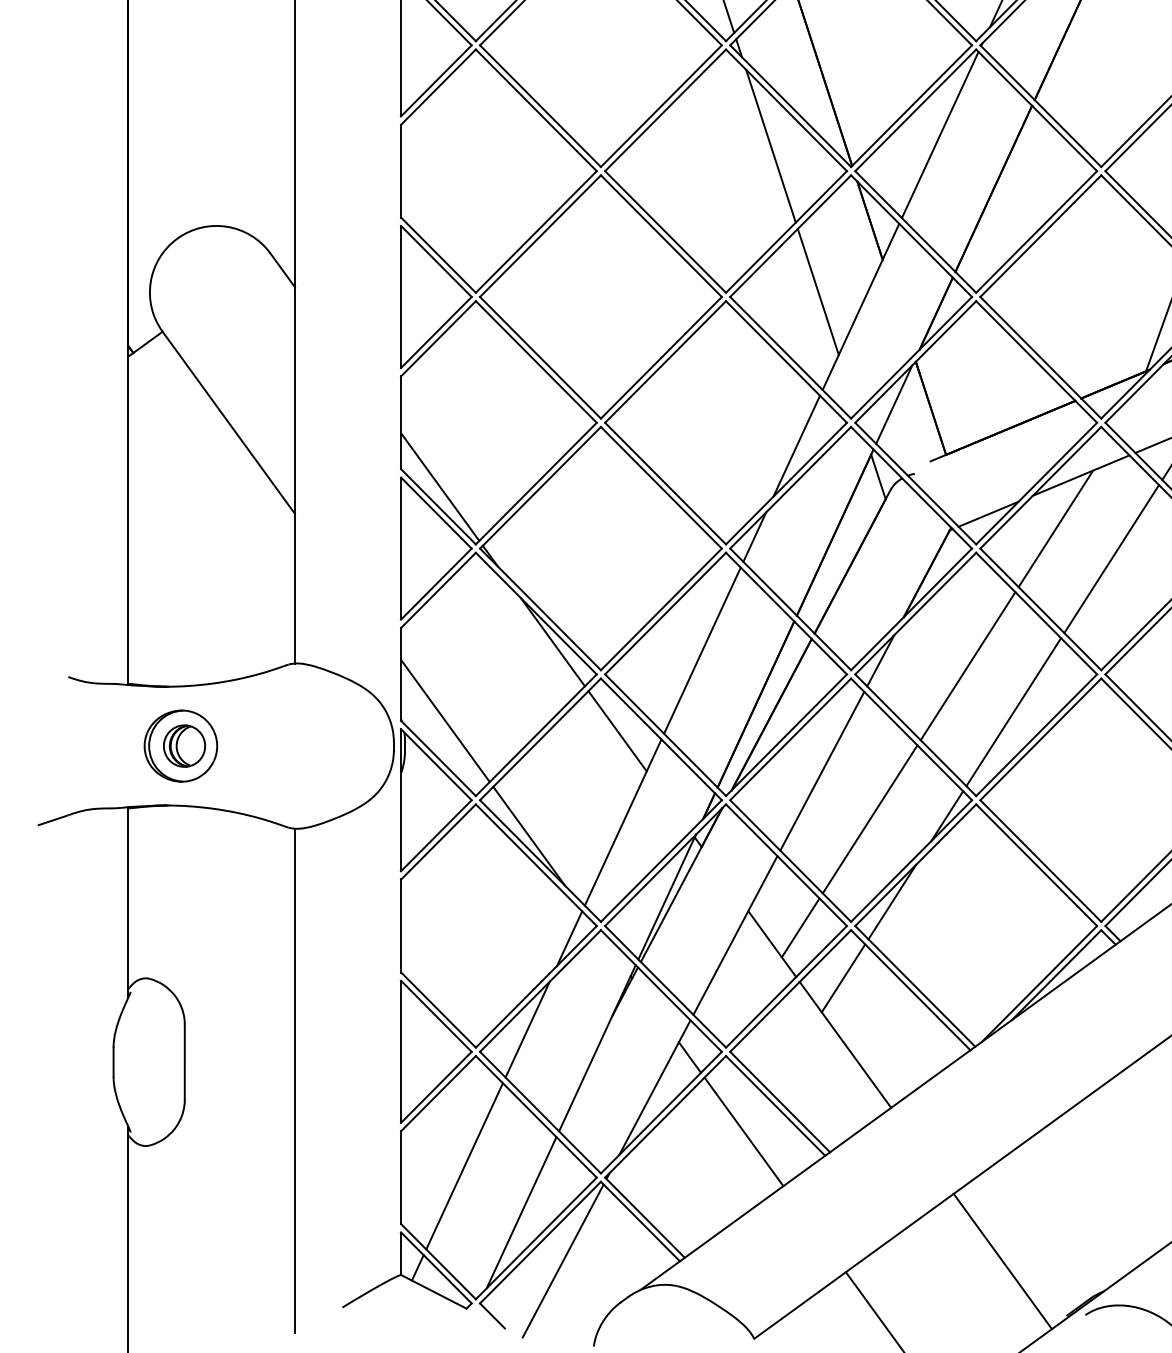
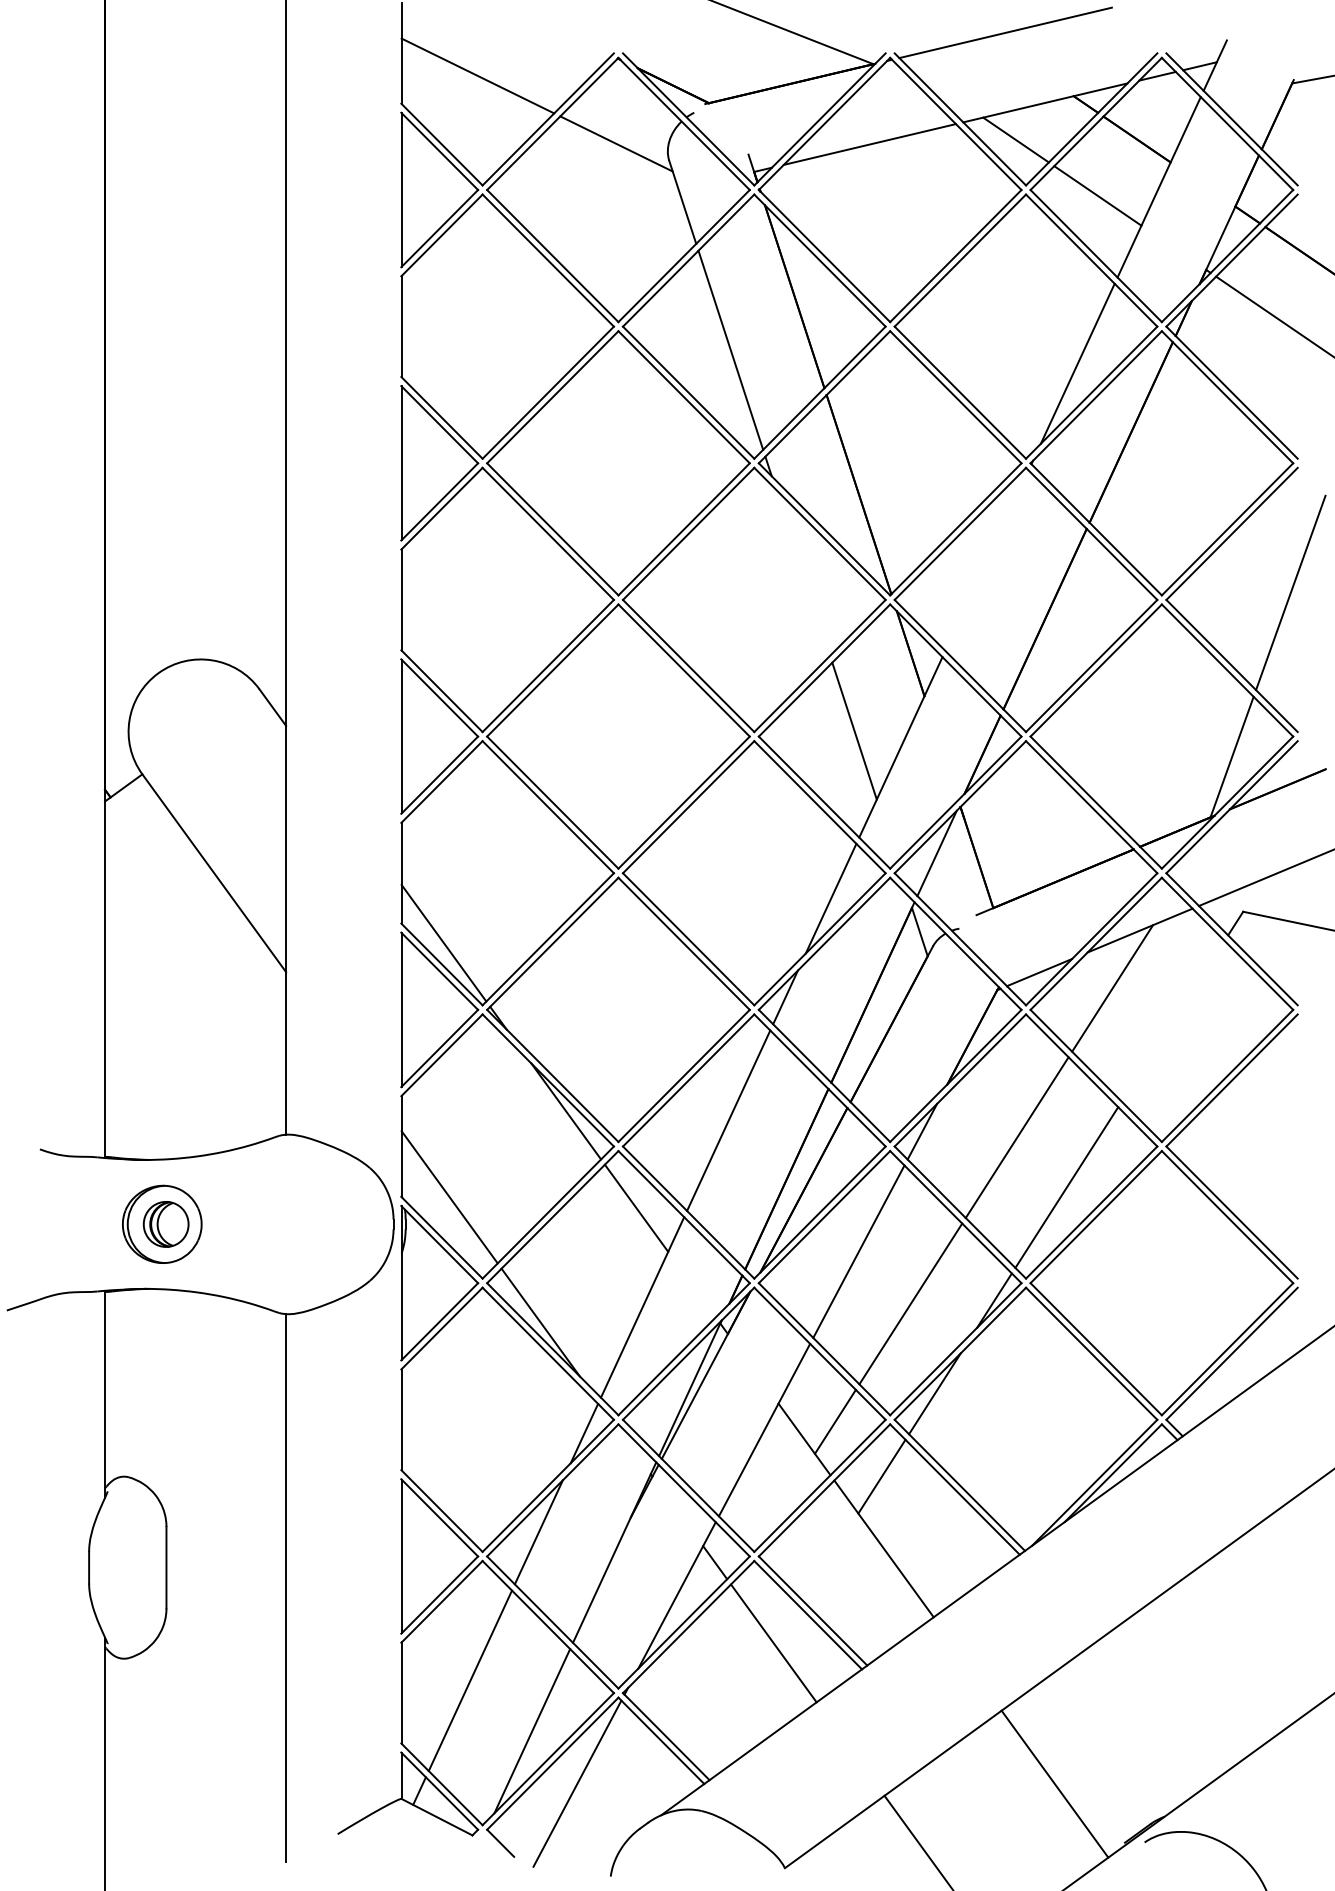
line: (939, 134) -> (986, 560), removed
line: (771, 145) -> (803, 572), removed
line: (1111, 558) -> (1172, 1020), removed

